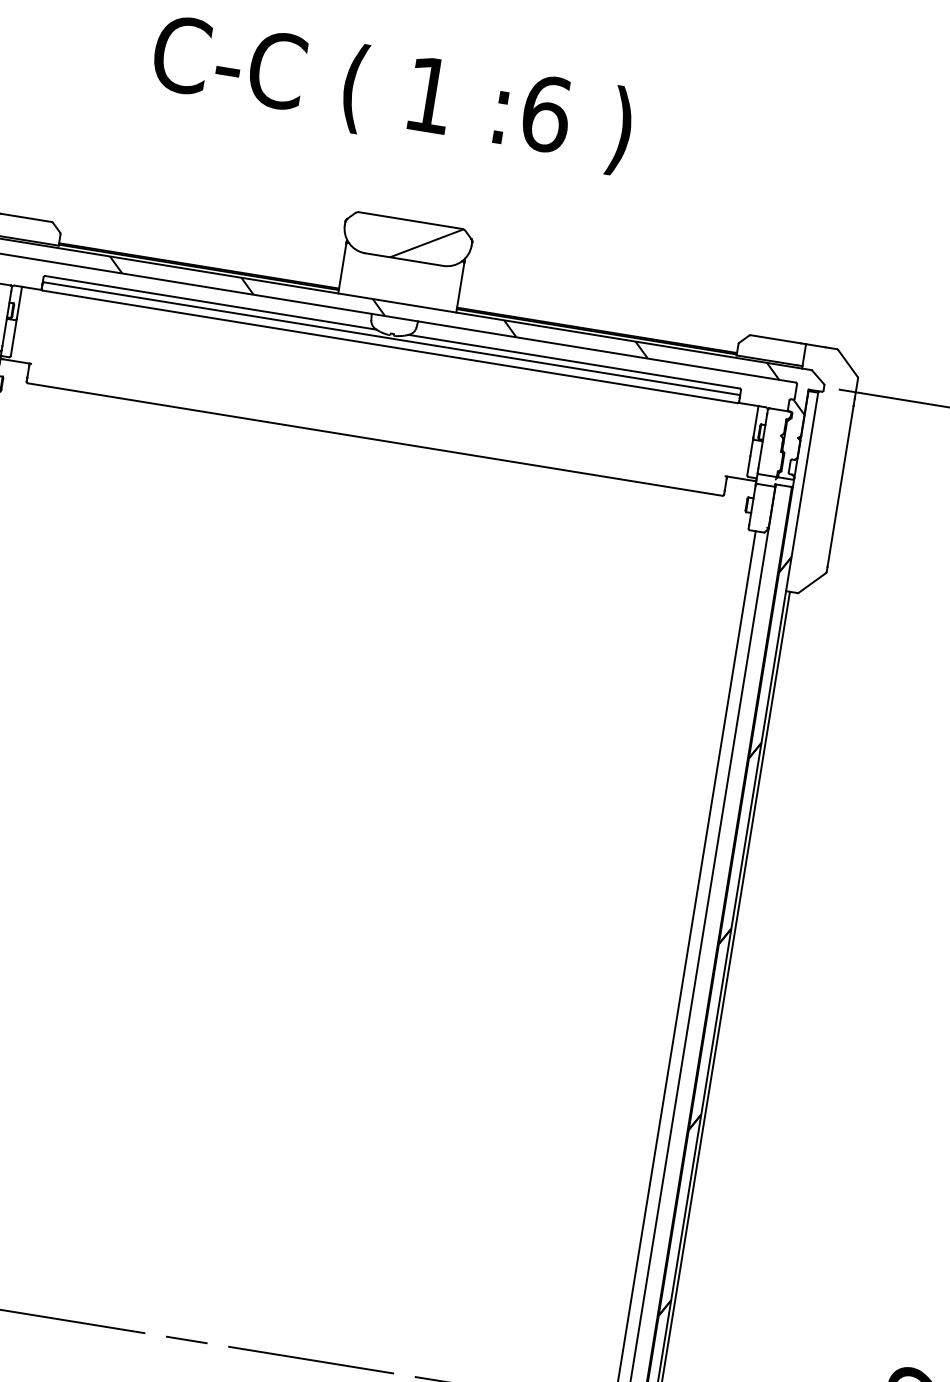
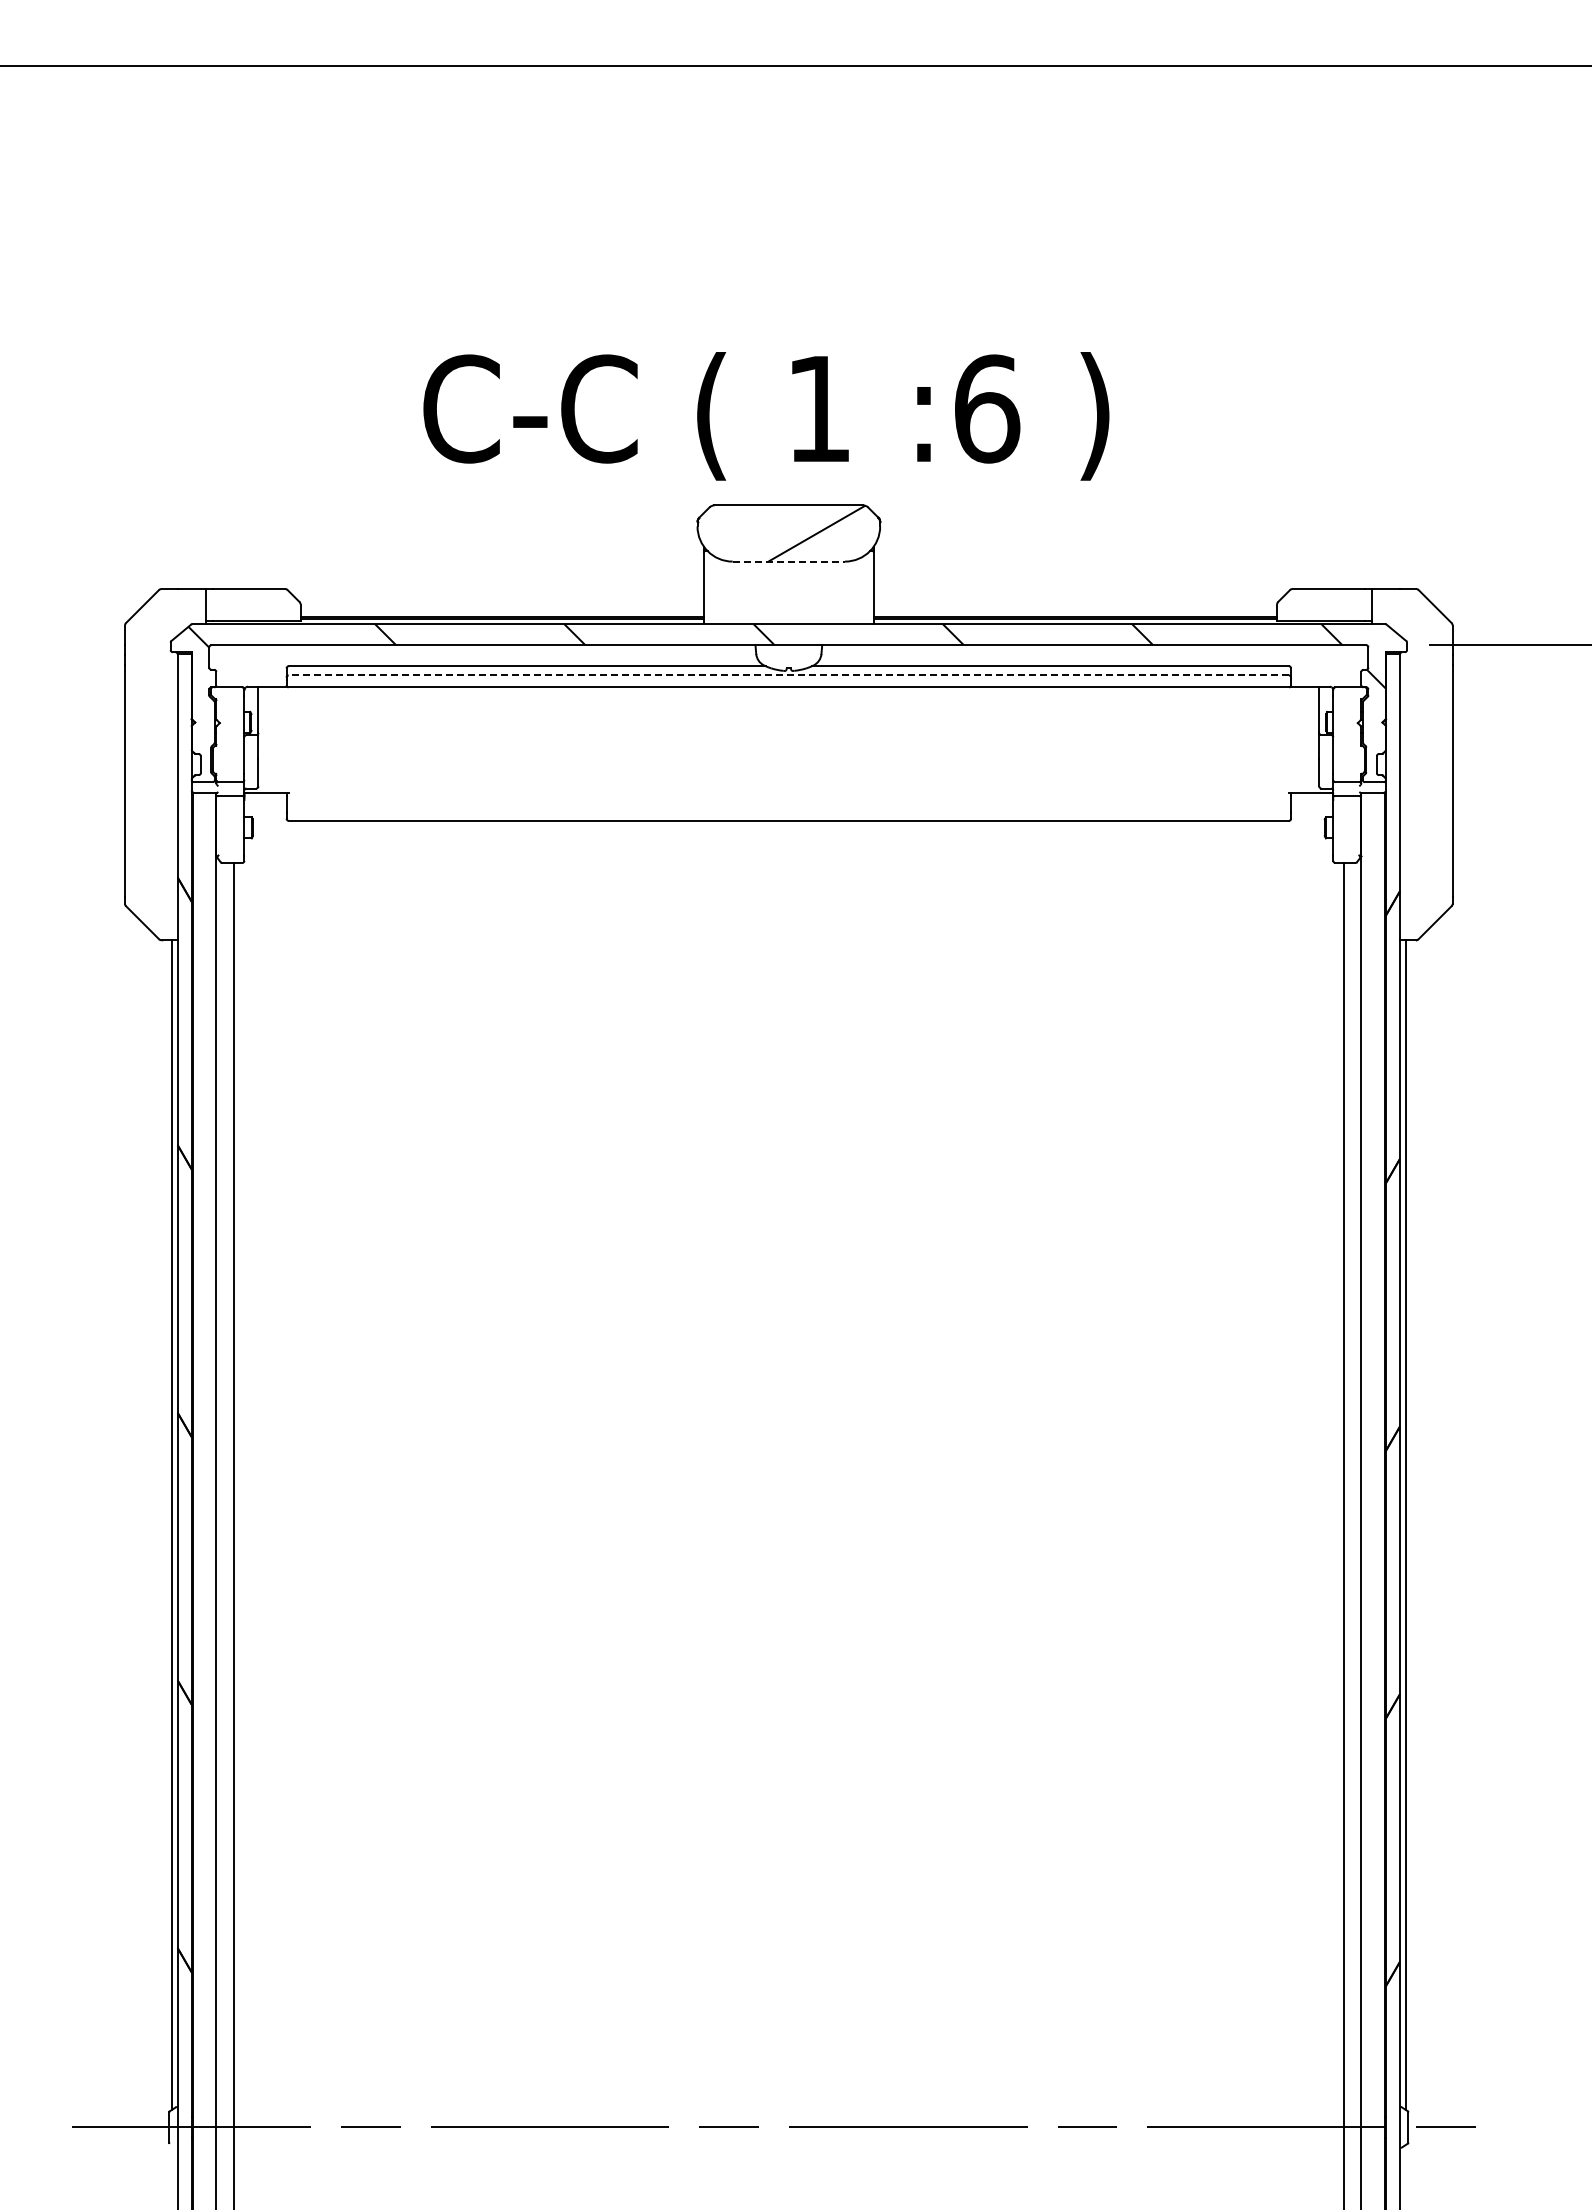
text: (392, 94) -> (766, 416), moved
line: (404, 259) -> (789, 561), solid -> dashed
line: (391, 338) -> (788, 675), solid -> dashed

